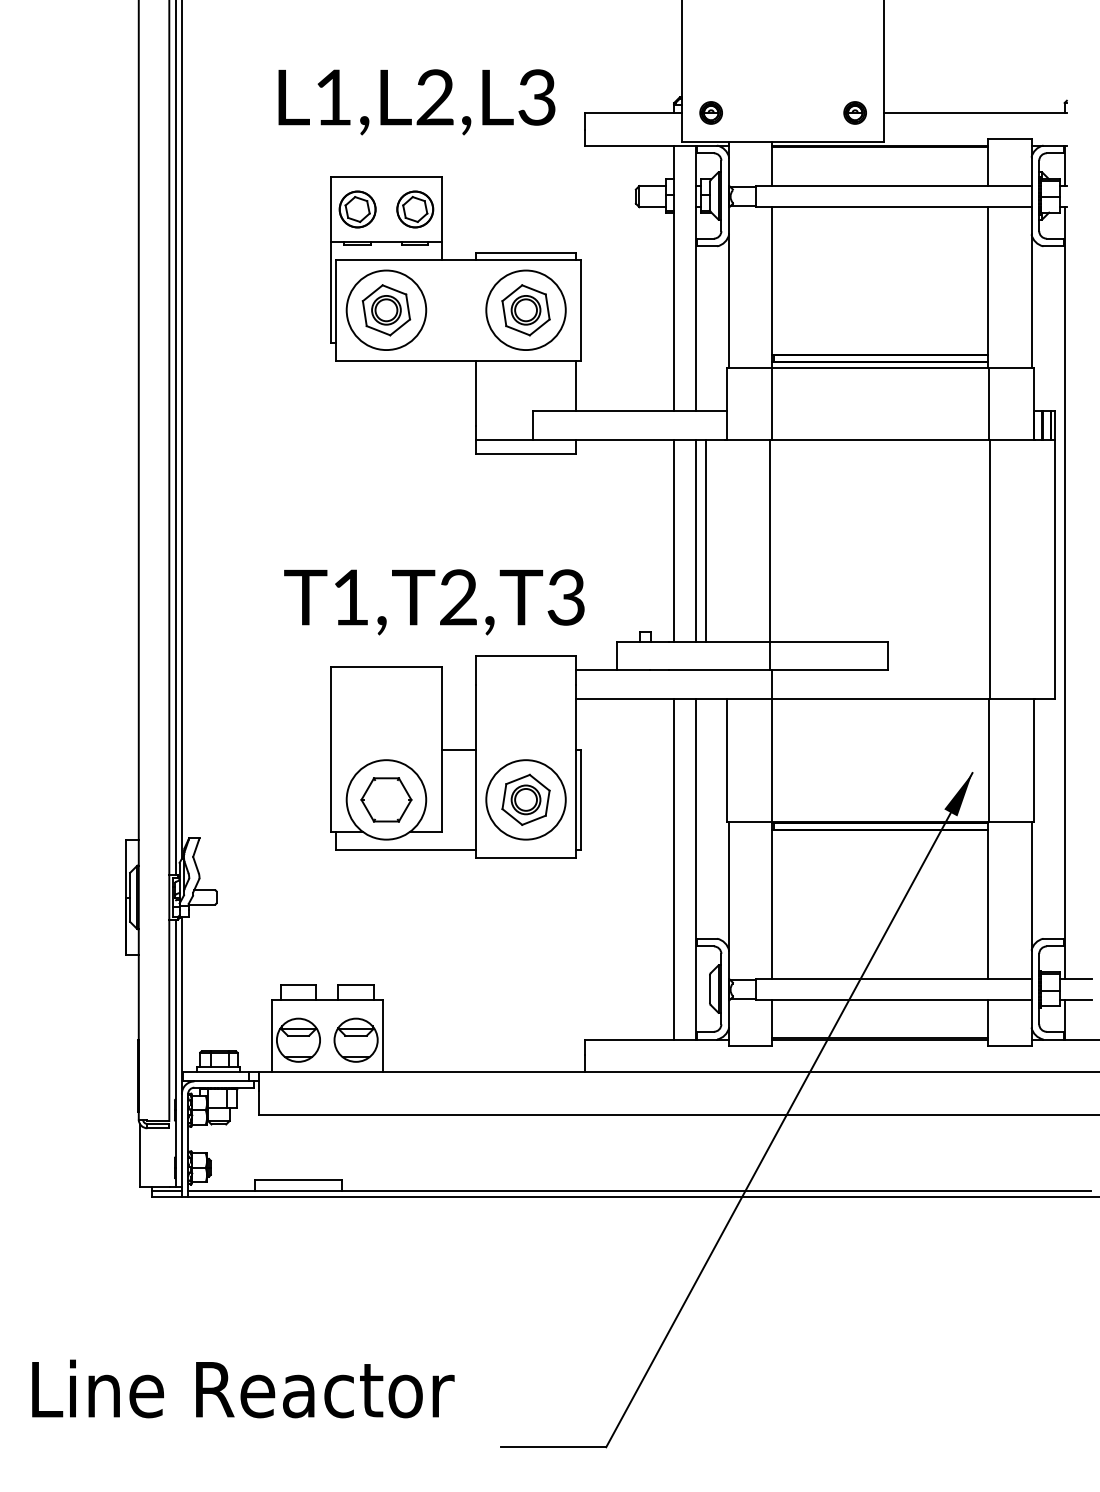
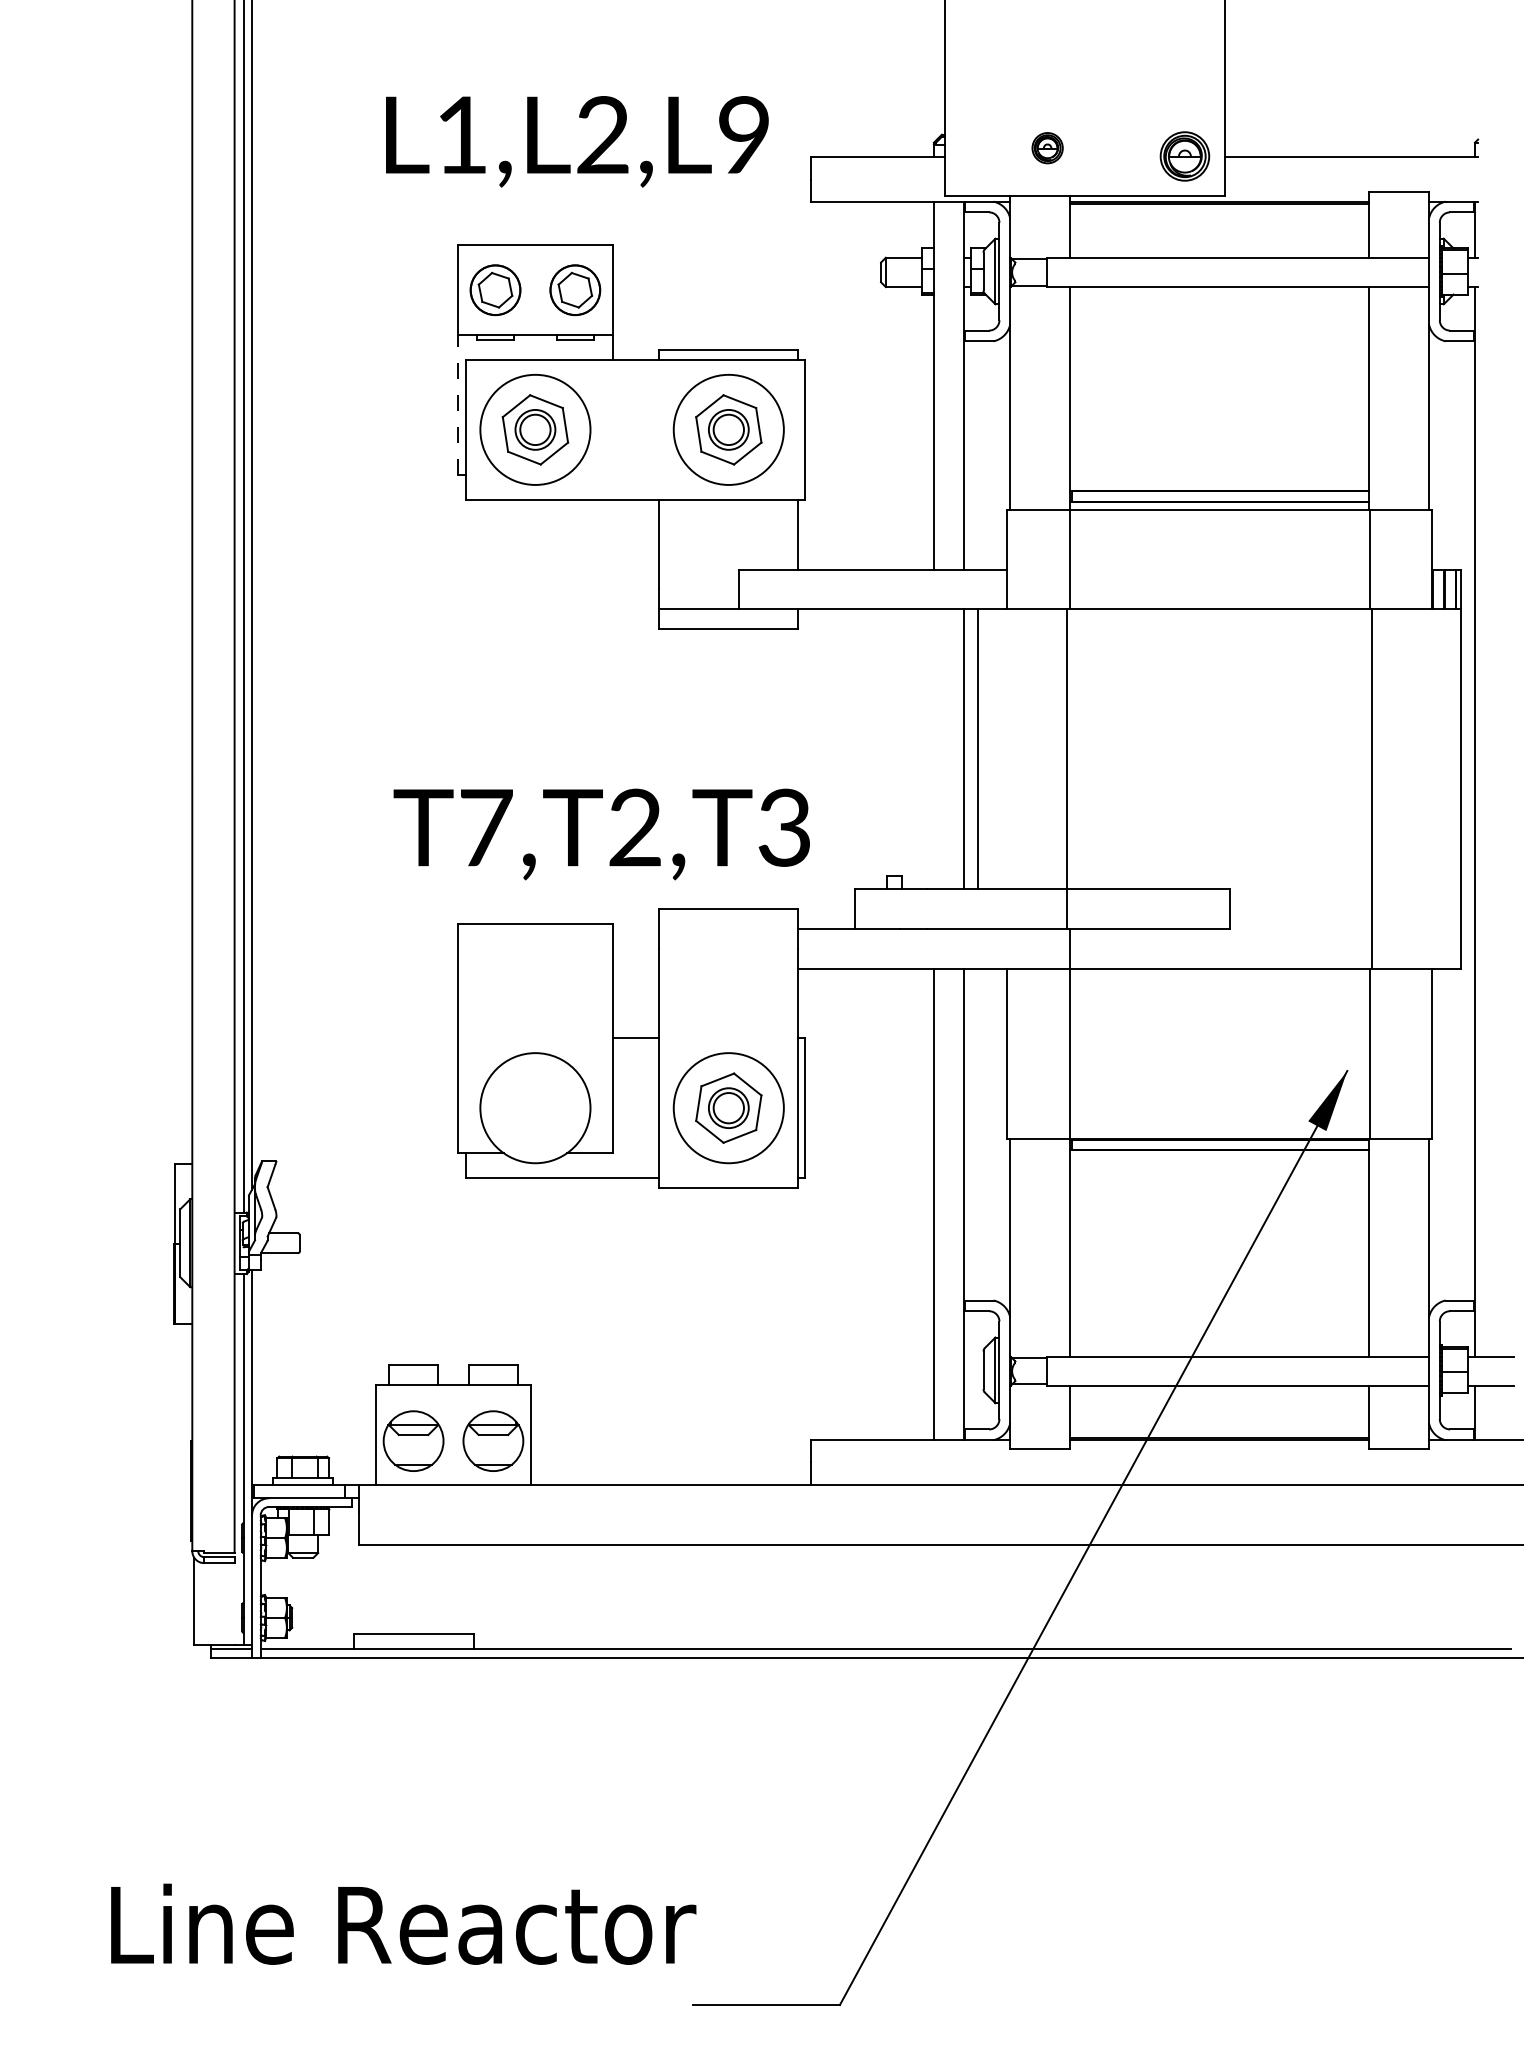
text: (536, 97) -> (743, 135), L1,L2,L3 -> L1,L2,L9
part: (710, 112) -> (1046, 147), moved
part: (854, 112) -> (1183, 155), size x1.6
line: (330, 291) -> (457, 403), solid -> dashed
line: (674, 540) -> (934, 748), removed
text: (351, 597) -> (486, 827), T1,T2,T3 -> T7,T2,T3
part: (386, 799) -> (535, 1107), removed
text: (243, 1388) -> (403, 1923), moved

